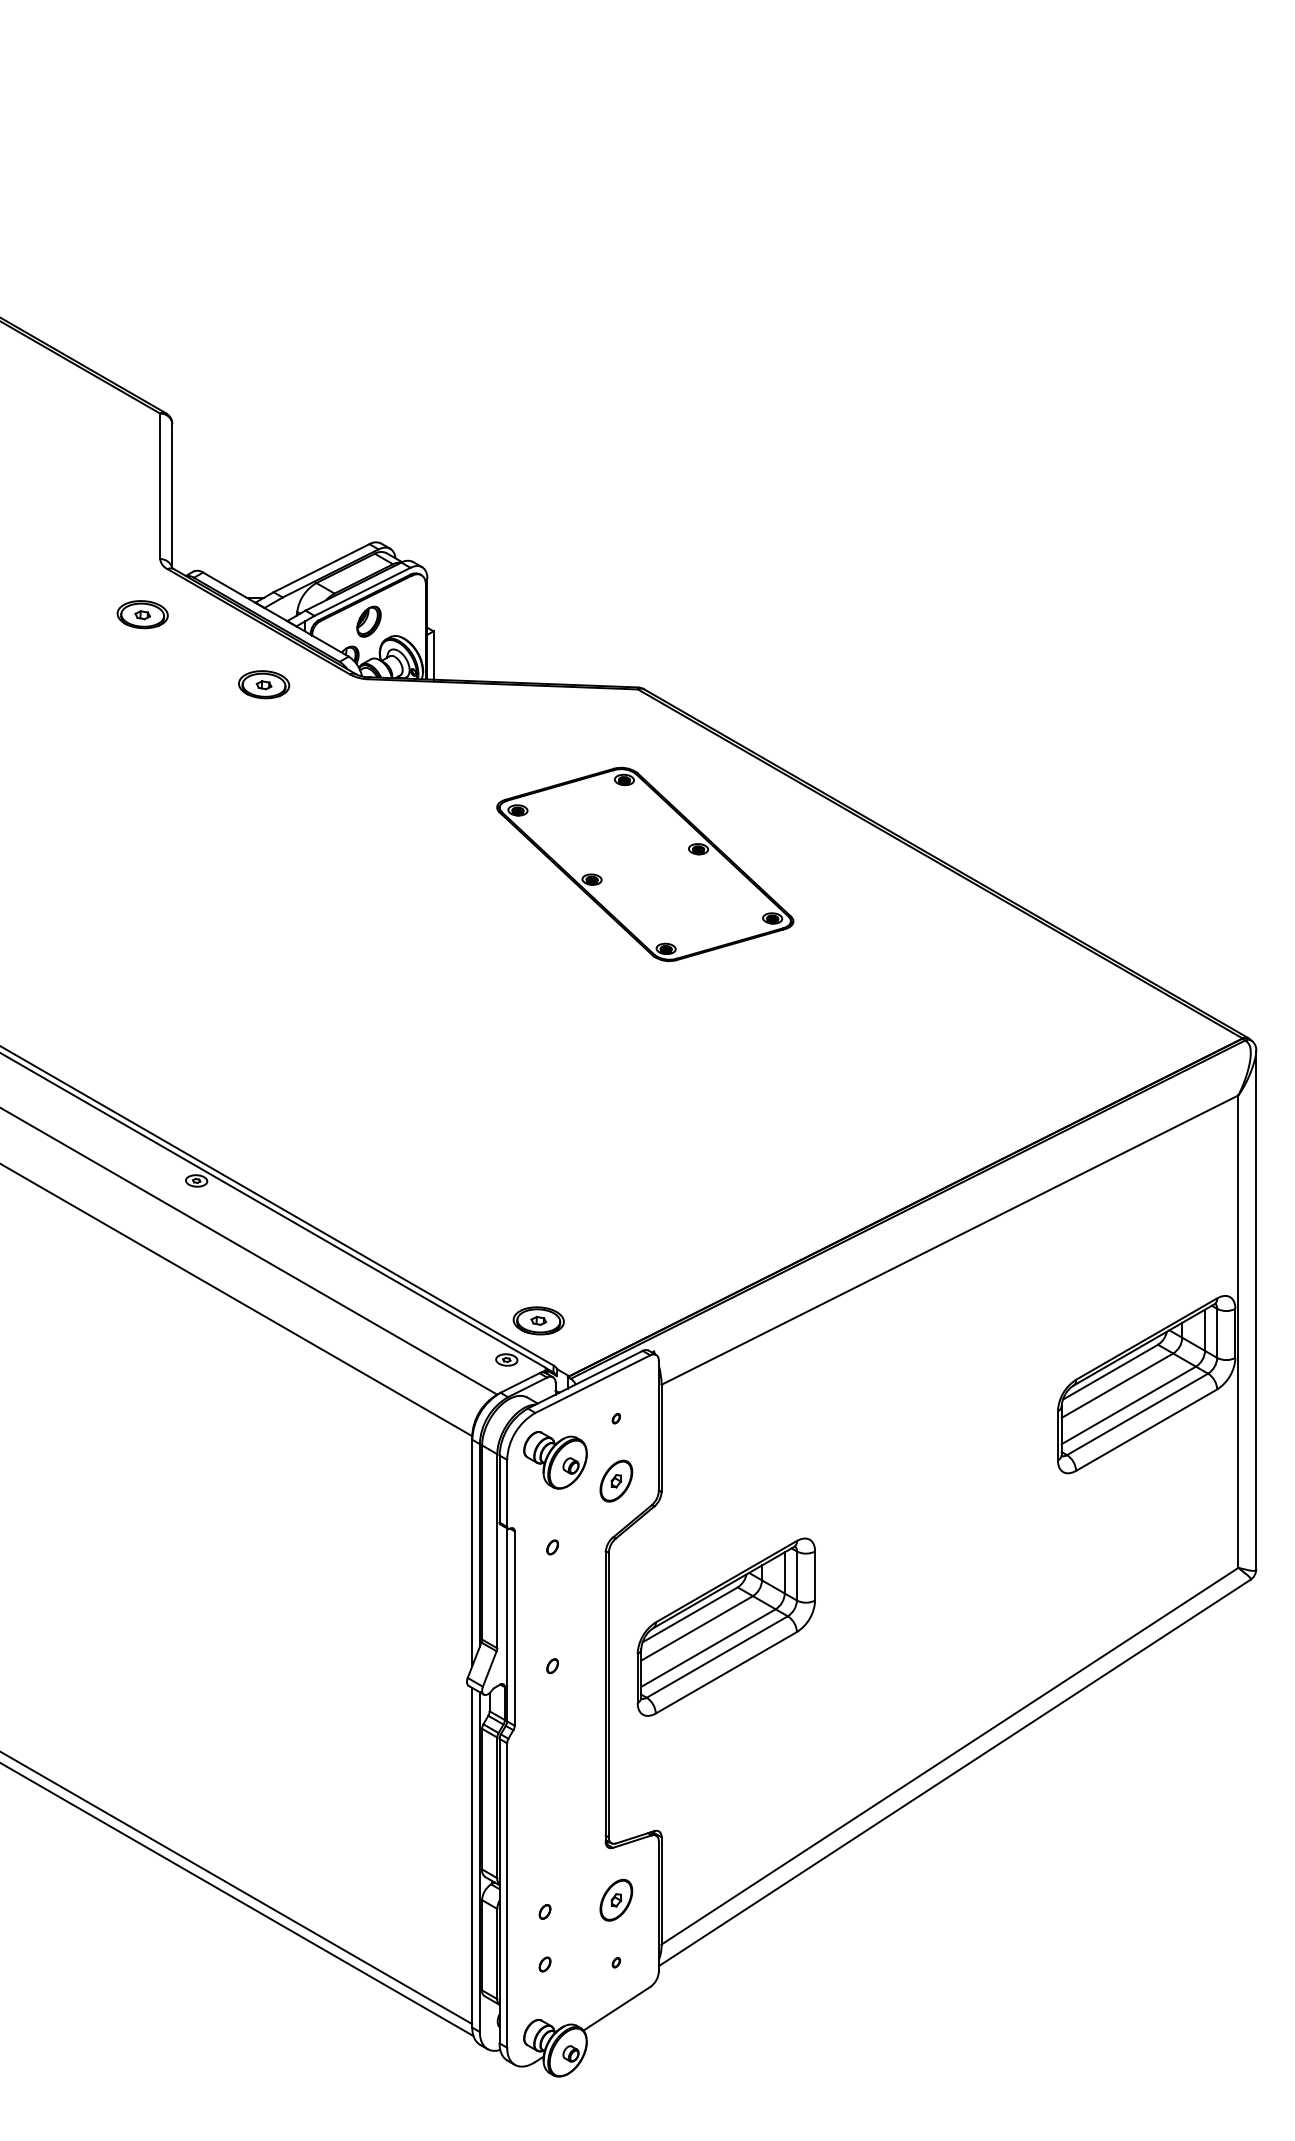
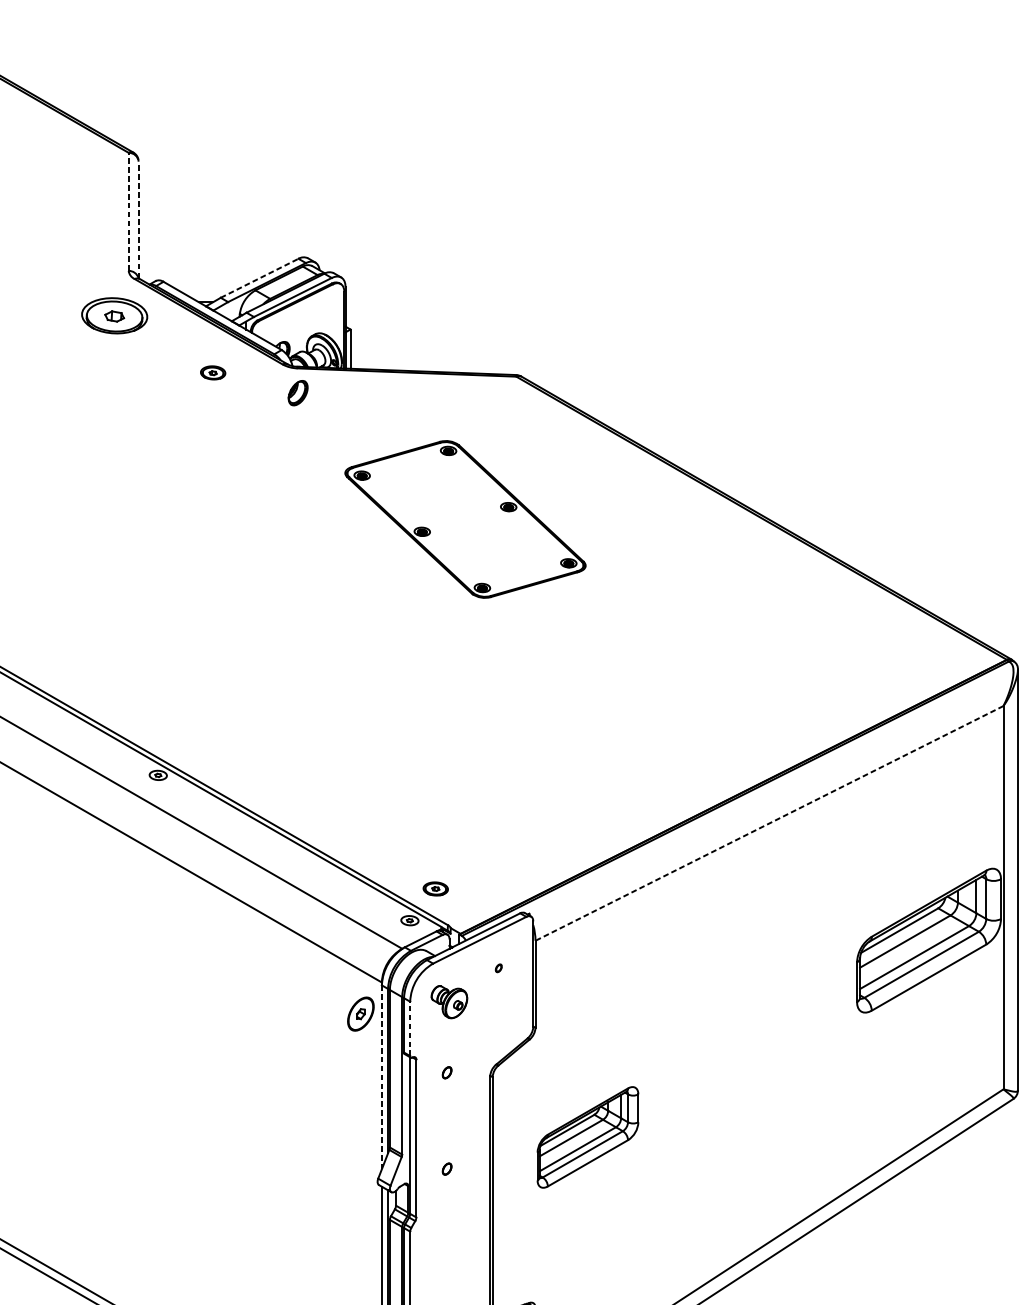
line: (160, 486) -> (128, 212), solid -> dashed
line: (172, 496) -> (138, 220), solid -> dashed
line: (321, 568) -> (259, 278), solid -> dashed
part: (142, 614) -> (114, 315), size x1.6
part: (368, 621) -> (297, 392), moved
part: (264, 684) -> (213, 372), size x0.6
part: (645, 864) -> (465, 519), moved
line: (950, 1240) -> (769, 823), solid -> dashed
part: (538, 1320) -> (435, 888), size x0.6
part: (555, 1460) -> (449, 1002), size x0.7
part: (616, 1480) -> (361, 1013), moved
line: (507, 1493) -> (410, 1028), solid -> dashed
line: (472, 1553) -> (382, 1077), solid -> dashed
part: (725, 1626) -> (587, 1136), size x0.7

